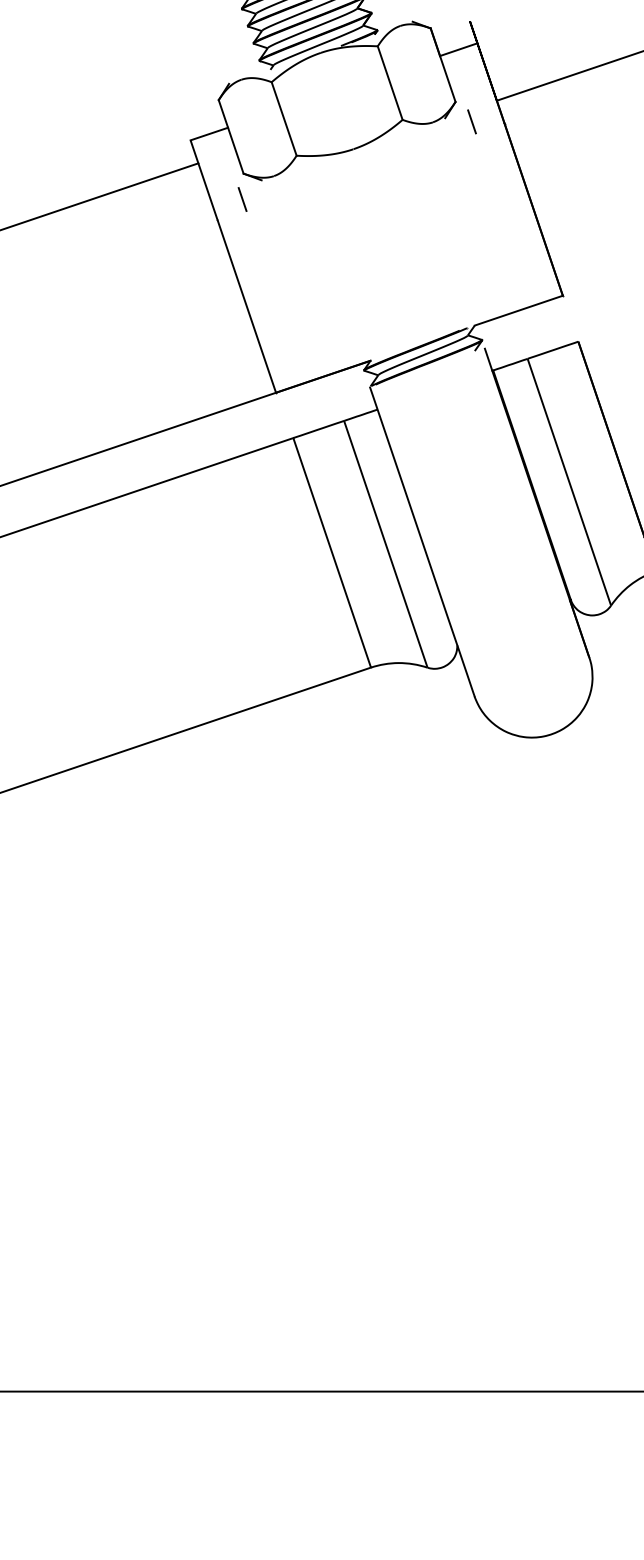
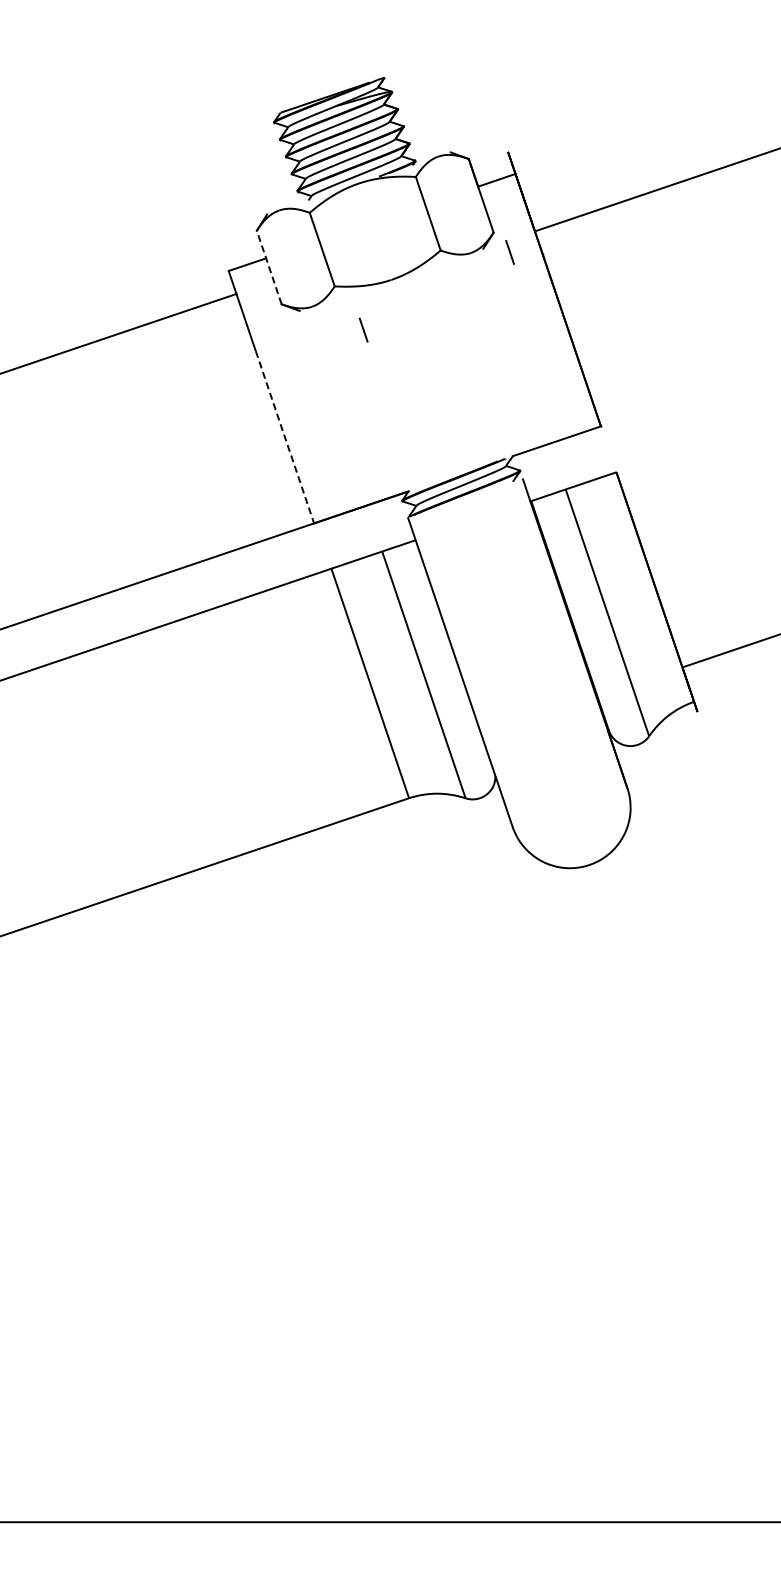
line: (231, 136) -> (269, 267), solid -> dashed
line: (242, 198) -> (363, 329), moved
line: (246, 306) -> (284, 437), solid -> dashed

